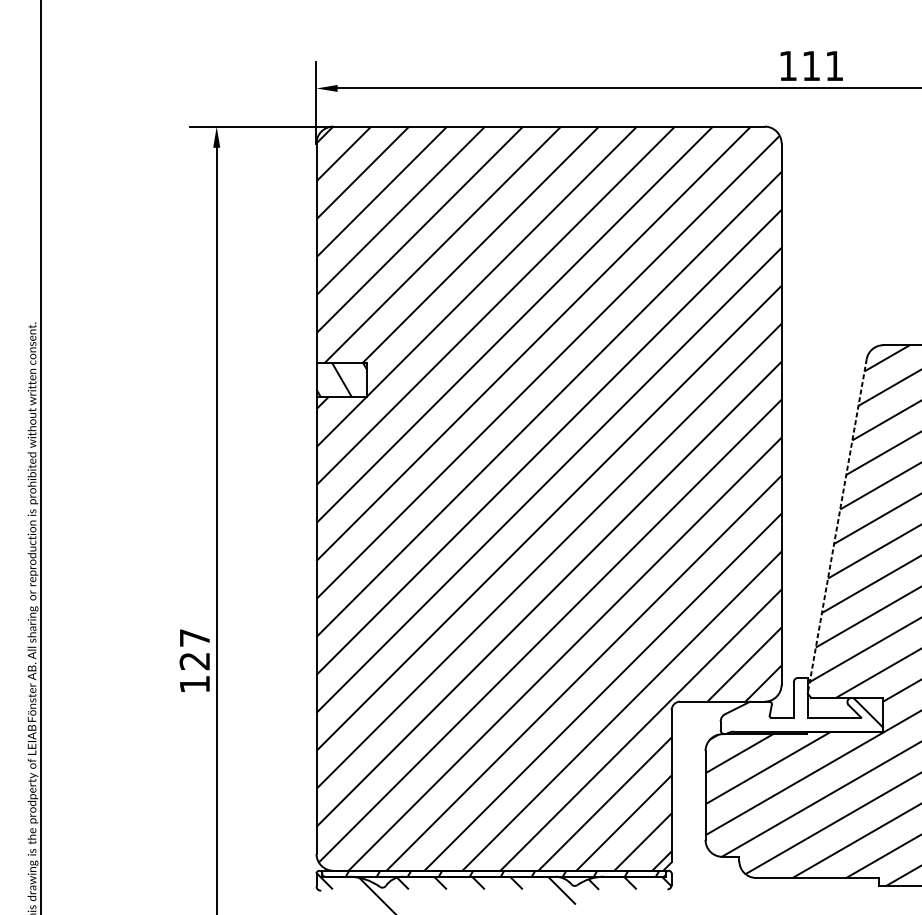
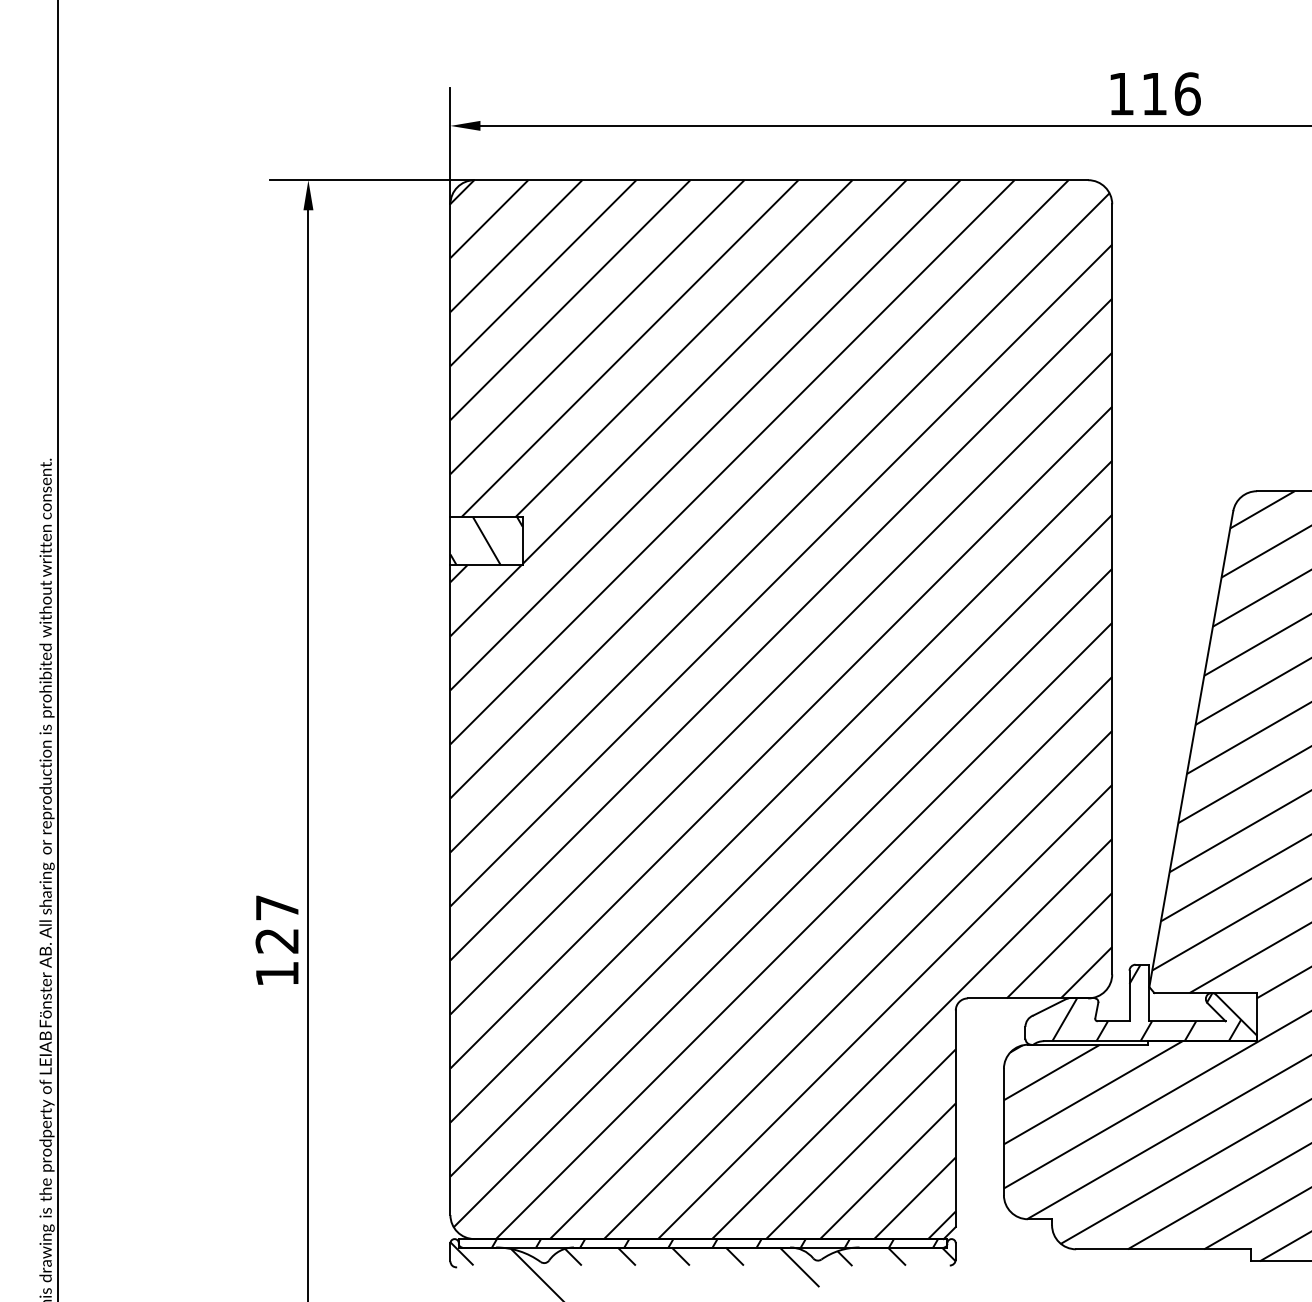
text: (834, 65) -> (1187, 93), 111 -> 116
line: (837, 526) -> (1191, 749), dashed -> solid
hatch: (805, 704) -> (1146, 1002), added

